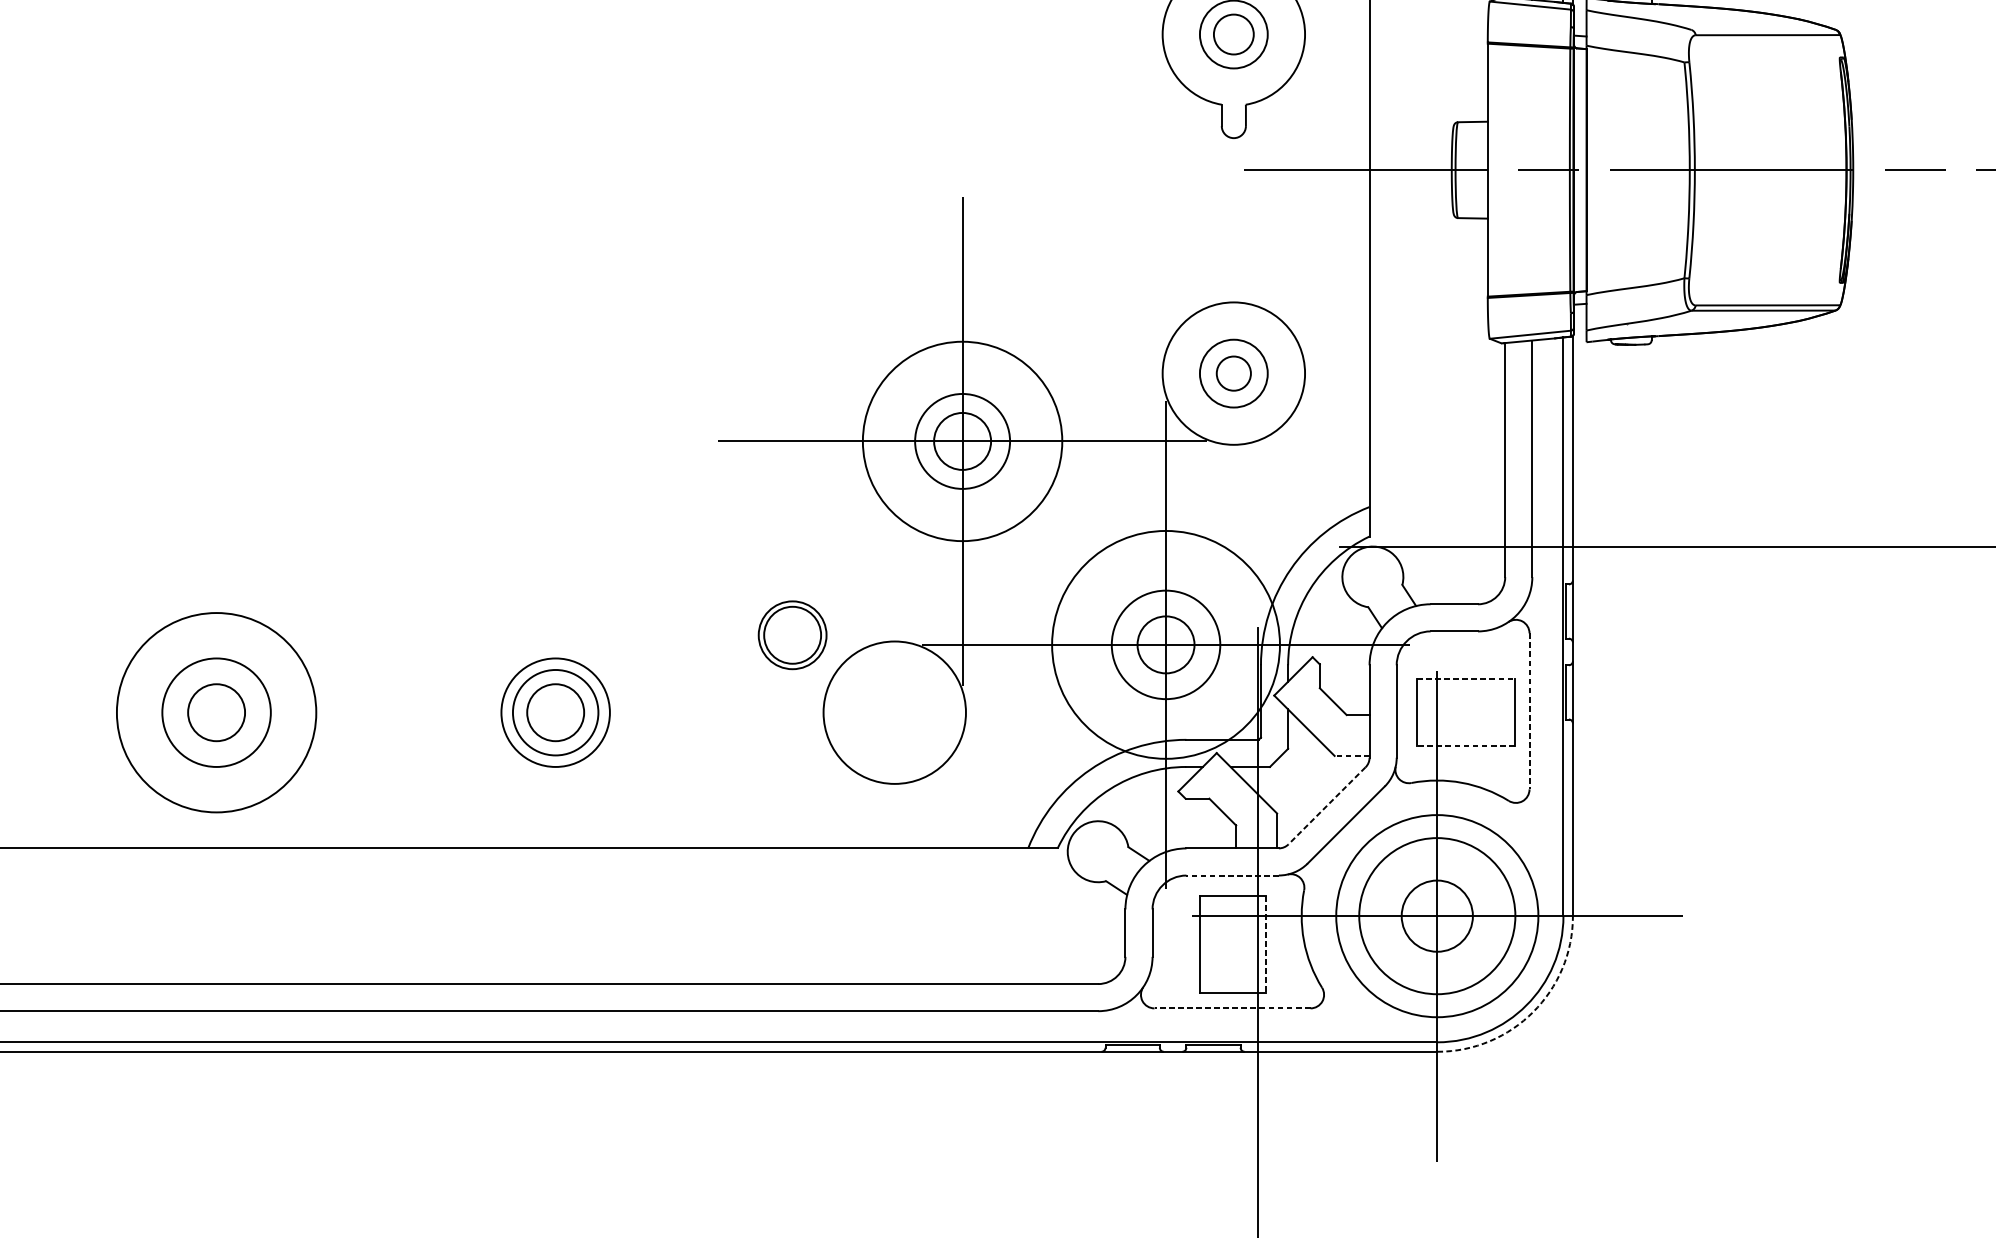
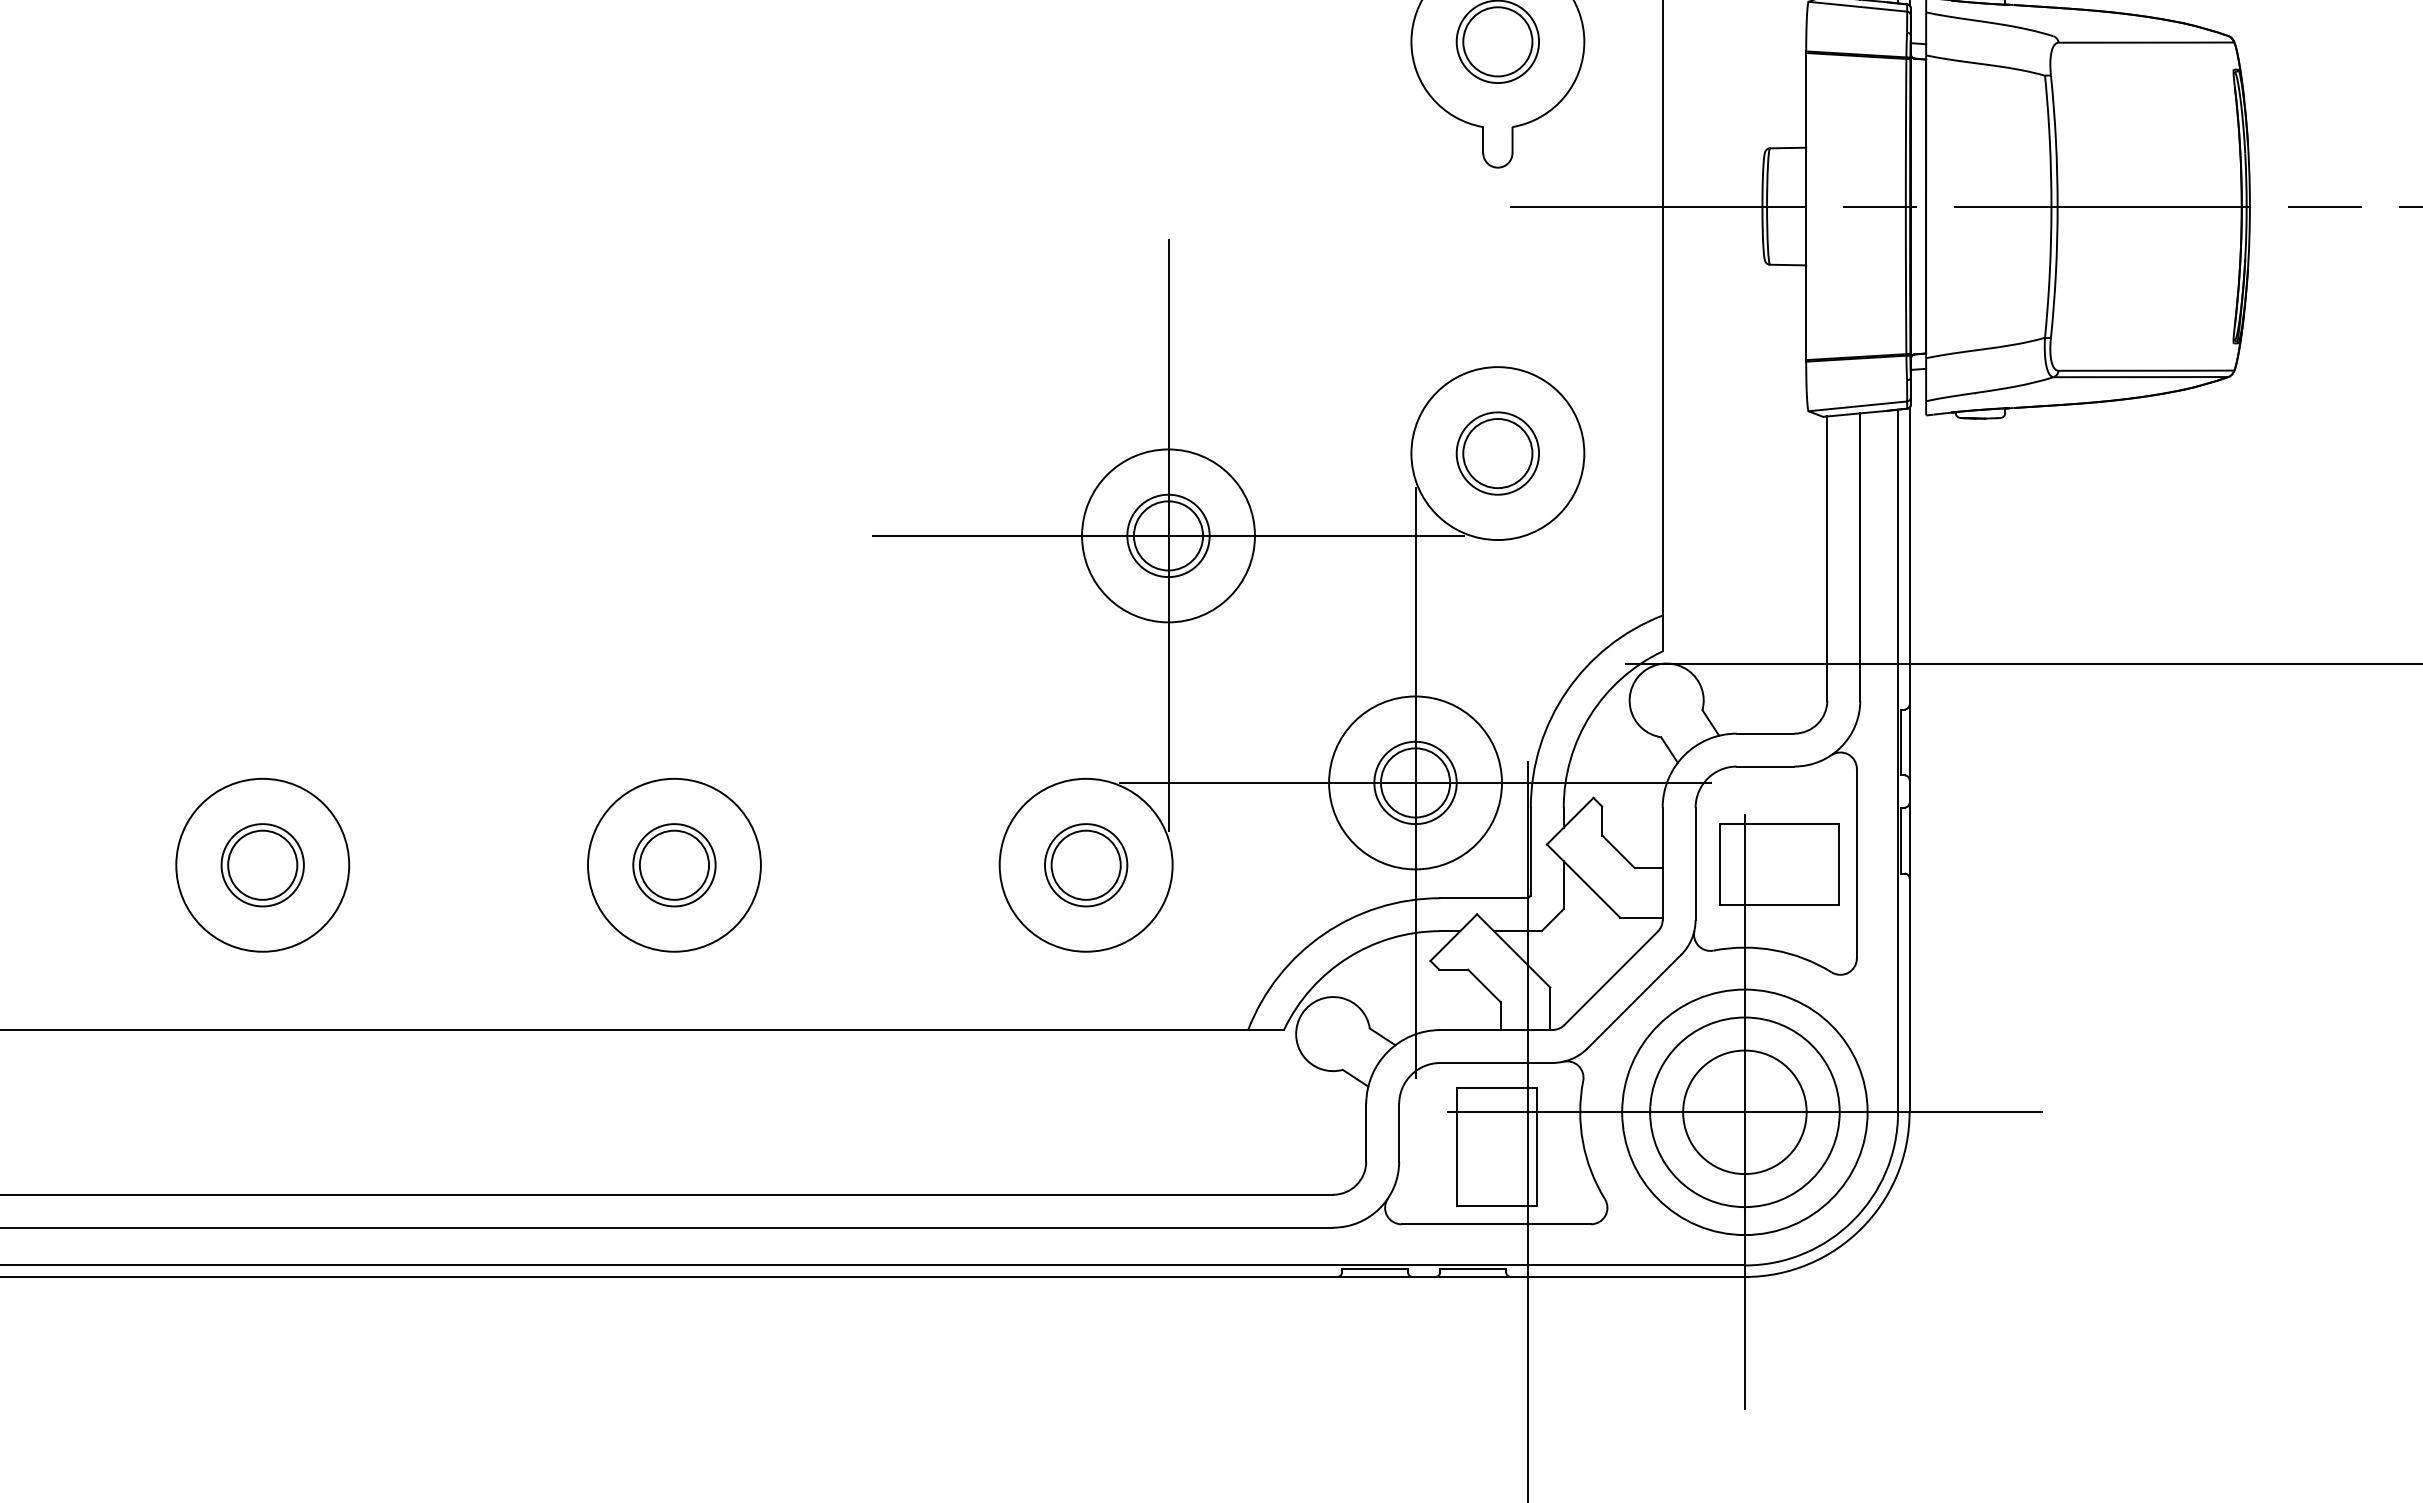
circle: (1233, 34) -> (1497, 41), size x1.43
circle: (1233, 373) -> (1497, 453), size x1.67
circle: (962, 441) -> (1168, 535), size x0.71
circle: (962, 441) -> (1168, 535), size x0.71
part: (792, 635) -> (1086, 865), moved
circle: (1166, 644) -> (1415, 782), size x0.62
circle: (1166, 644) -> (1415, 782), size x0.62
line: (1465, 679) -> (1779, 824), dashed -> solid
line: (1529, 711) -> (1856, 863), dashed -> solid
circle: (216, 712) -> (262, 864), size x0.71
circle: (216, 712) -> (262, 865), size x0.62
circle: (555, 712) -> (674, 864), size x1.67
circle: (555, 712) -> (674, 865), size x0.62
line: (1464, 745) -> (1778, 905), dashed -> solid
line: (1351, 755) -> (1640, 917), dashed -> solid
line: (1326, 805) -> (1610, 978), dashed -> solid
line: (1231, 875) -> (1495, 1062), dashed -> solid
circle: (1436, 916) -> (1744, 1112), size x1.43
line: (1266, 945) -> (1537, 1147), dashed -> solid
line: (1232, 1008) -> (1496, 1224), dashed -> solid
arc: (1533, 1011) -> (1861, 1228), dashed -> solid

